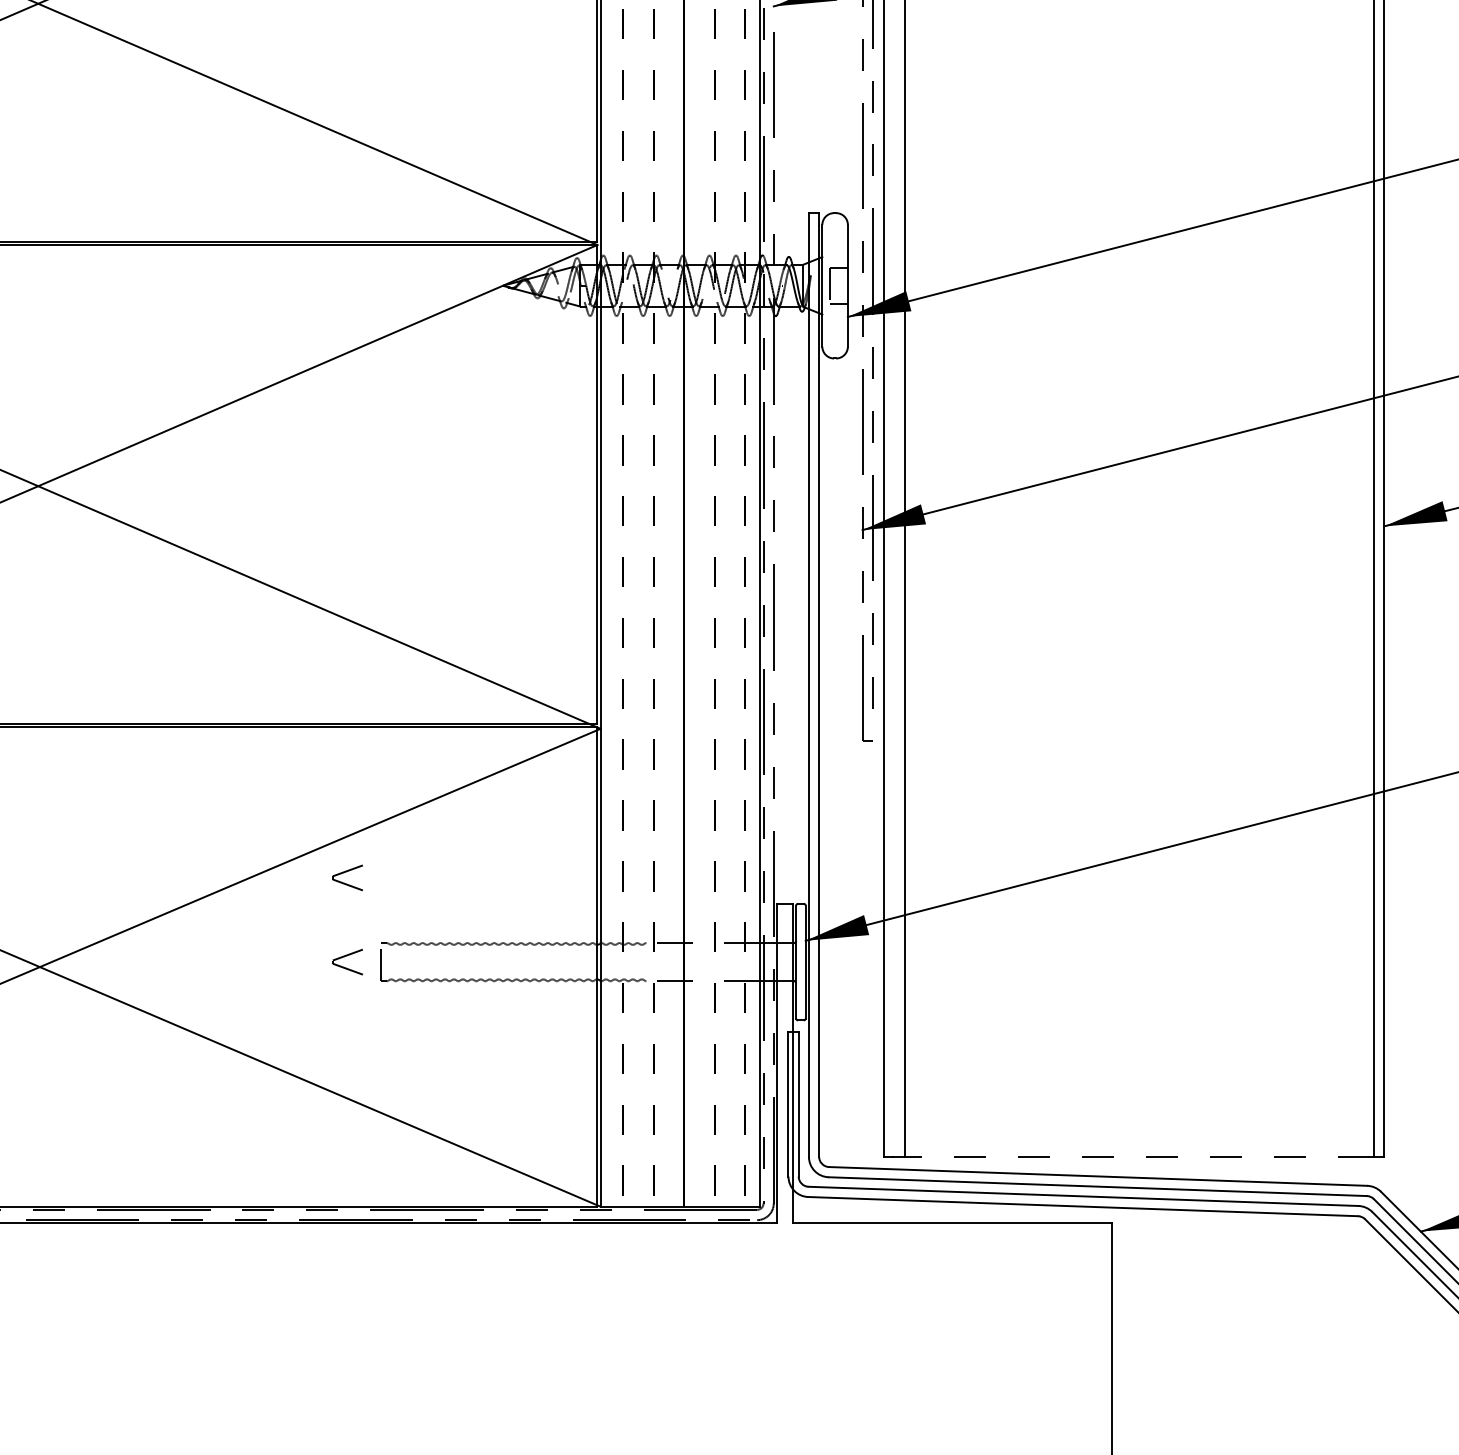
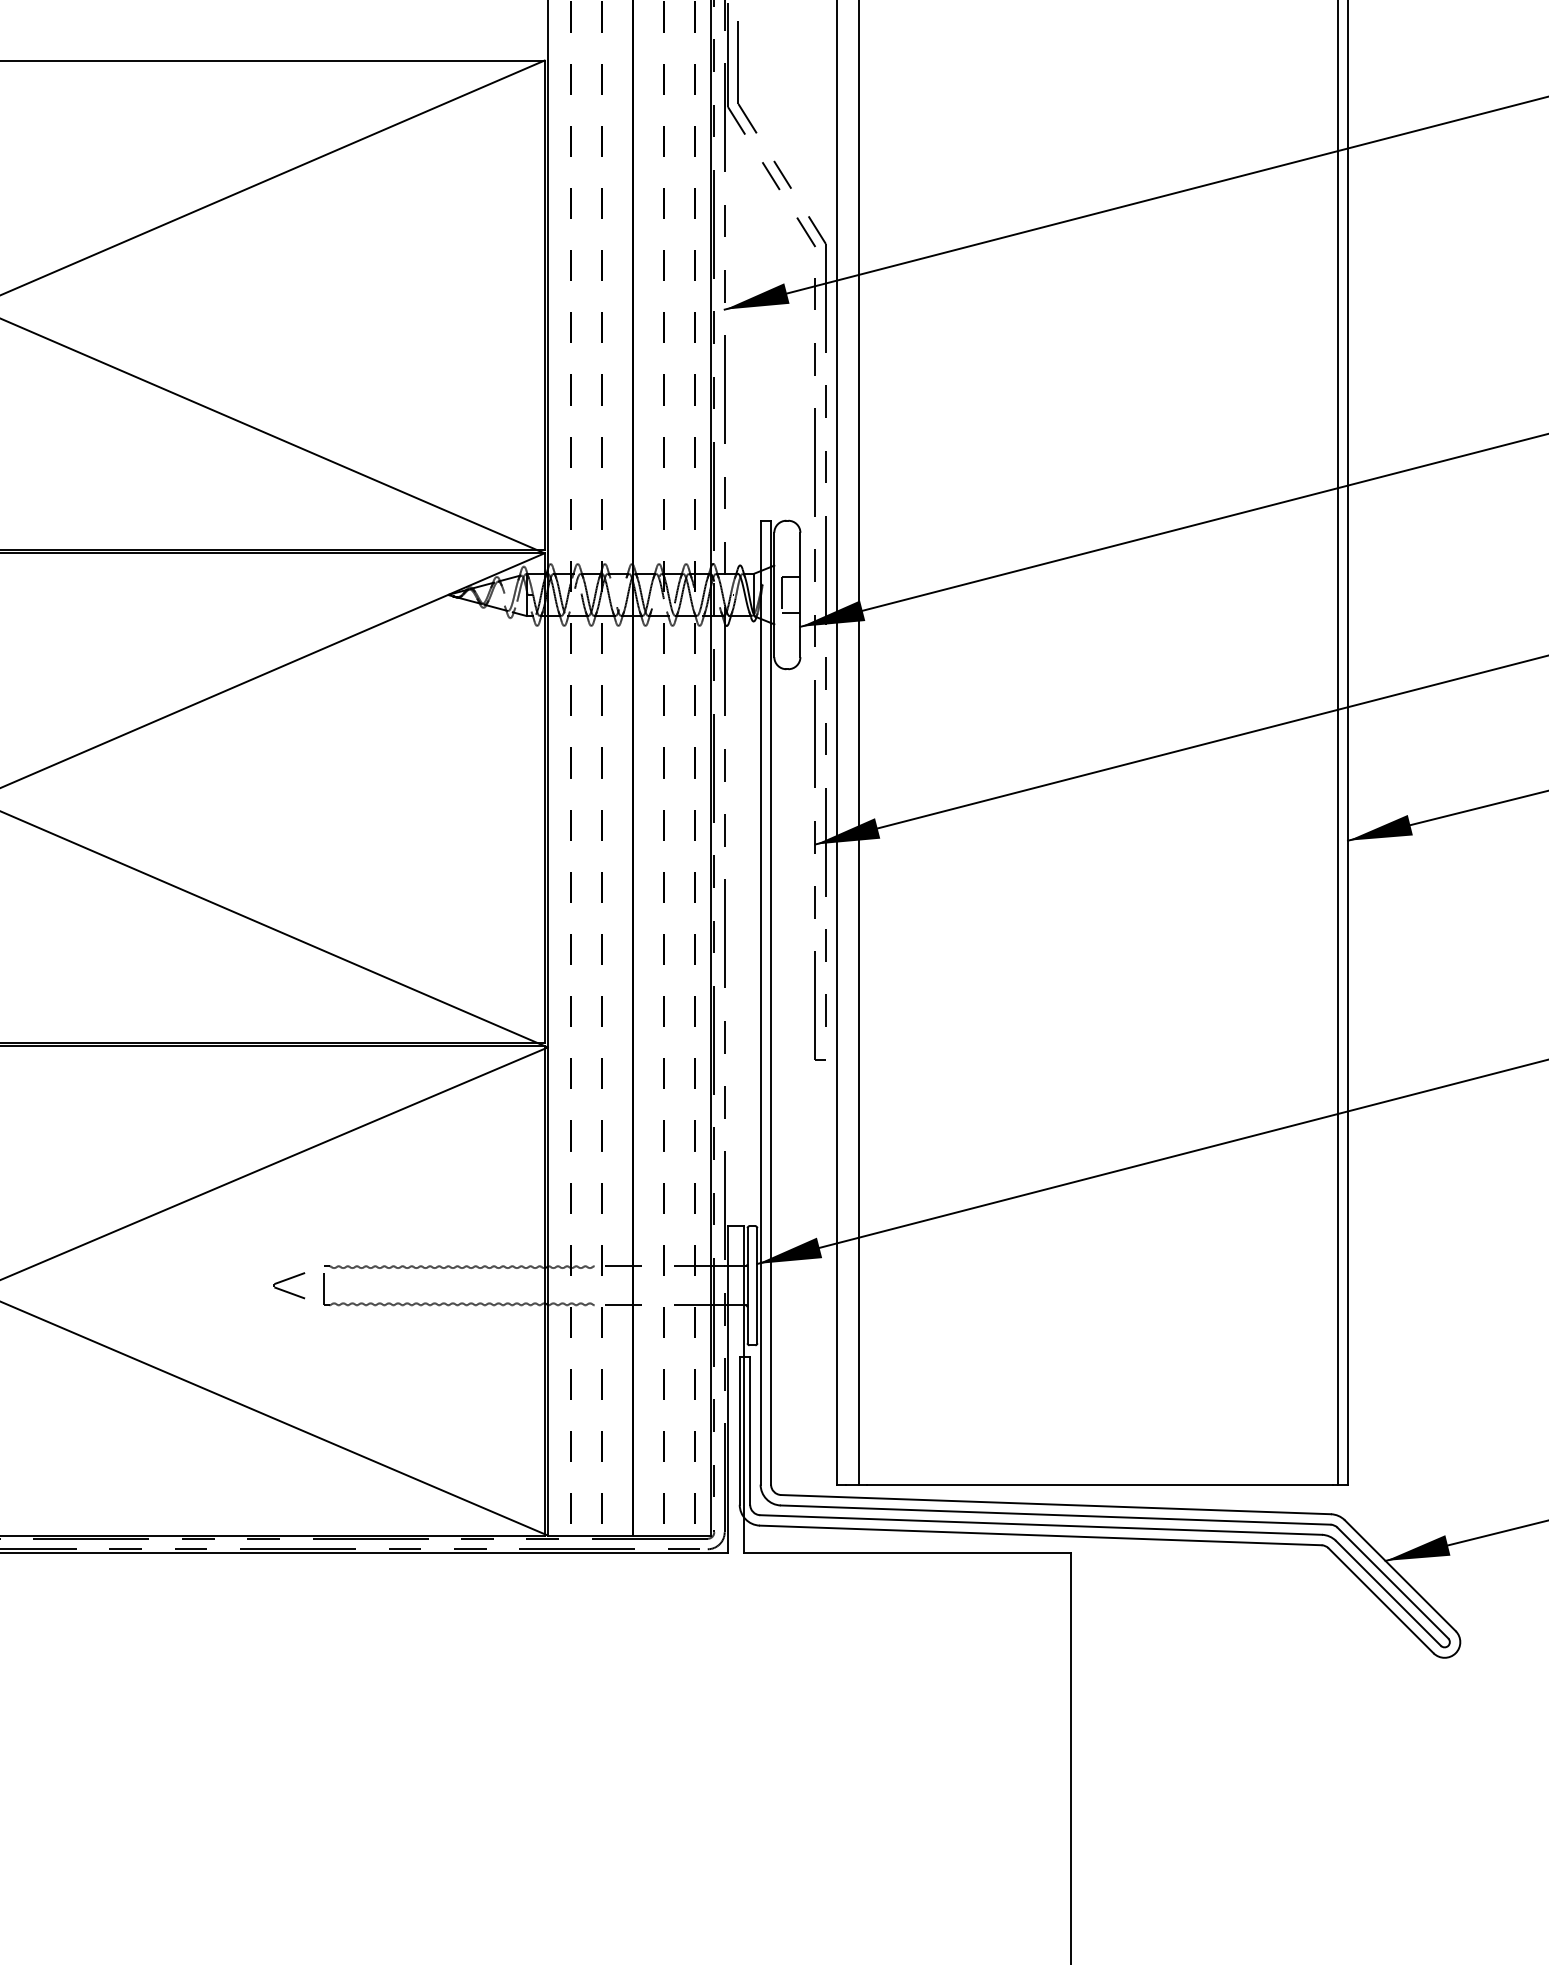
part: (347, 877) -> (289, 1199), removed
line: (1141, 1156) -> (1100, 1484), dashed -> solid

